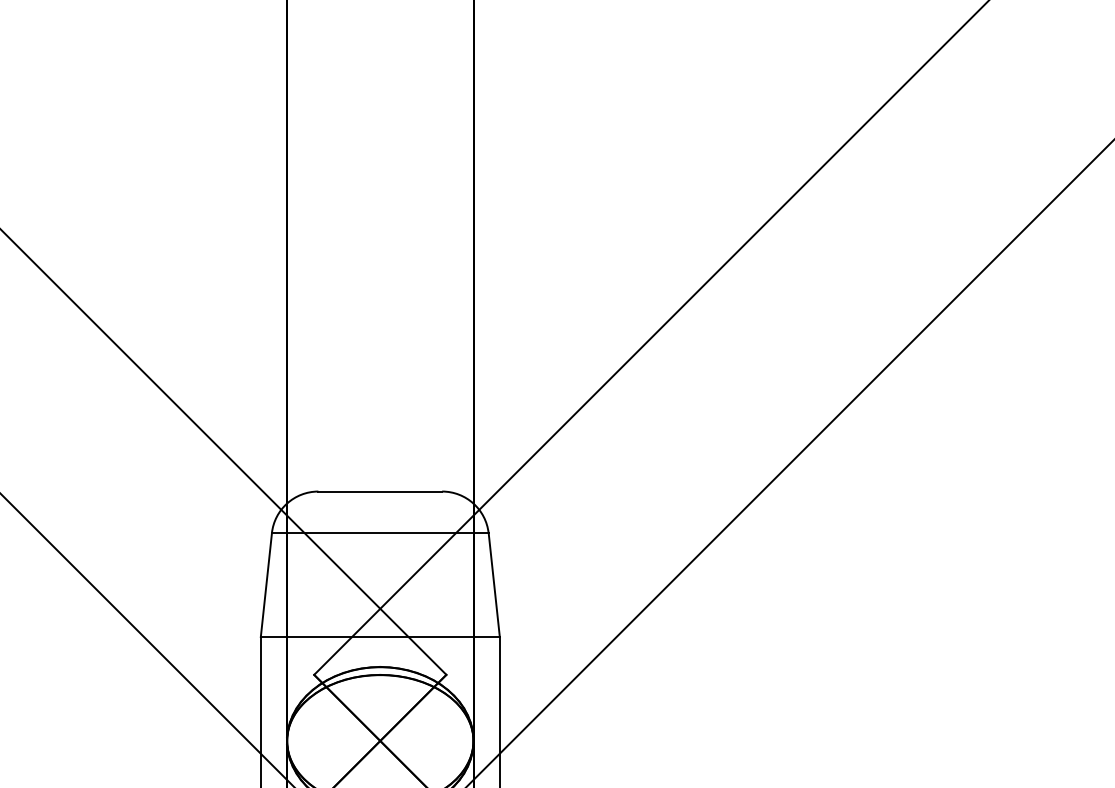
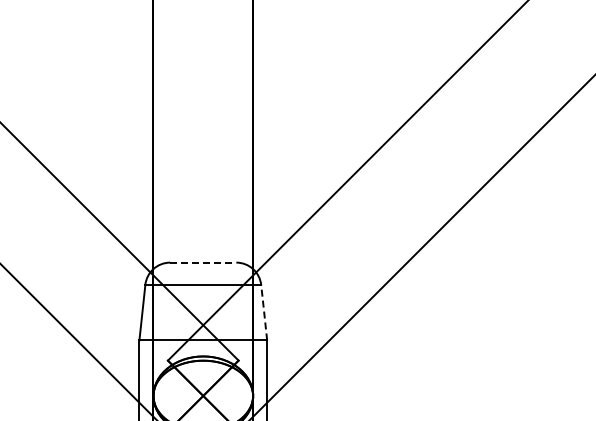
line: (380, 491) -> (203, 262), solid -> dashed
line: (494, 584) -> (264, 312), solid -> dashed

